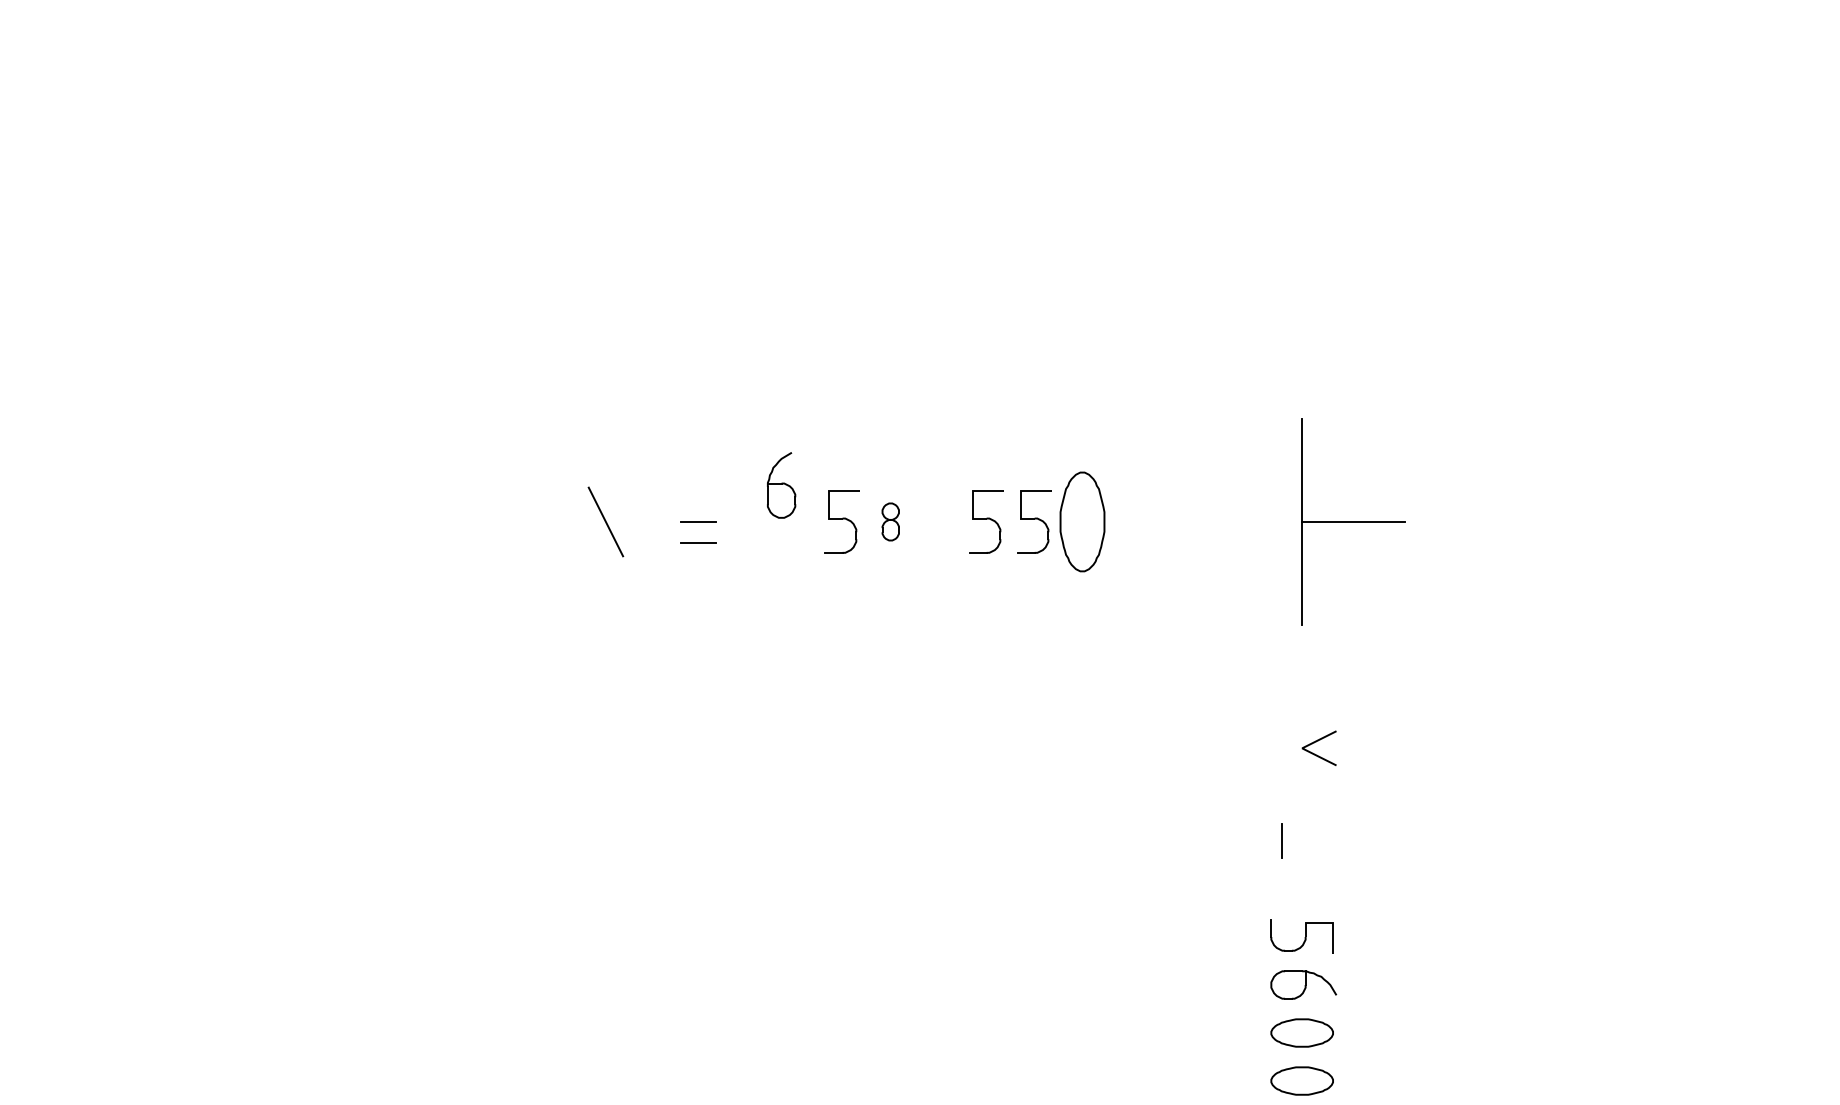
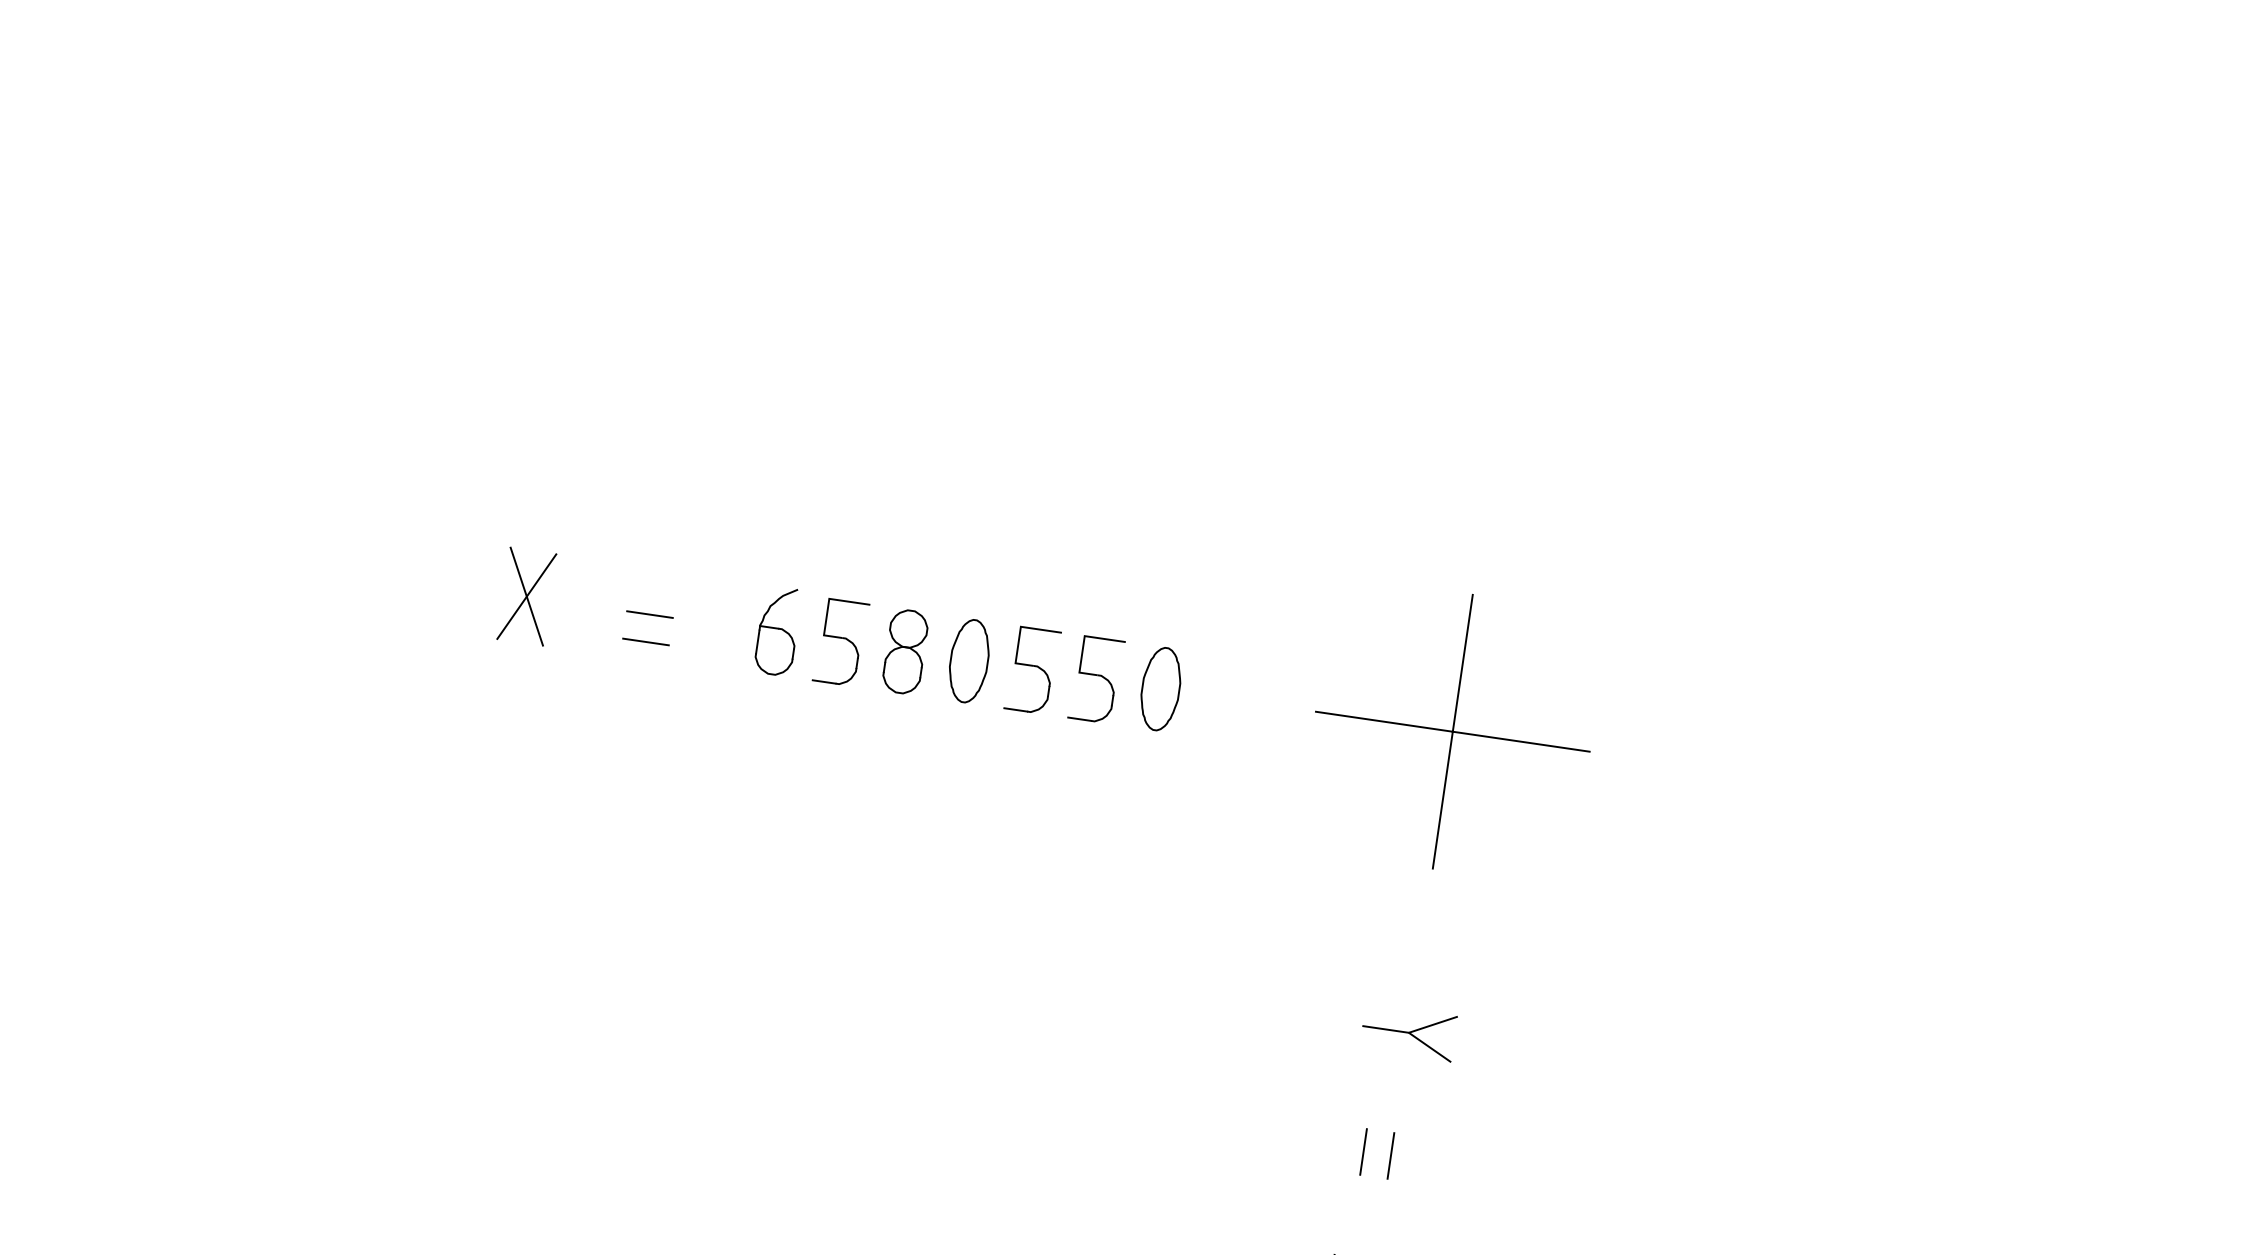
part: (781, 485) -> (777, 631), moved
line: (605, 521) -> (526, 595), added
part: (890, 521) -> (905, 651), size x1.67
part: (938, 521) -> (969, 660), added
part: (1082, 521) -> (1160, 688), size x0.62
line: (1250, 521) -> (1384, 721), added
line: (1284, 748) -> (1385, 1029), added
line: (1302, 840) -> (1391, 1155), added

